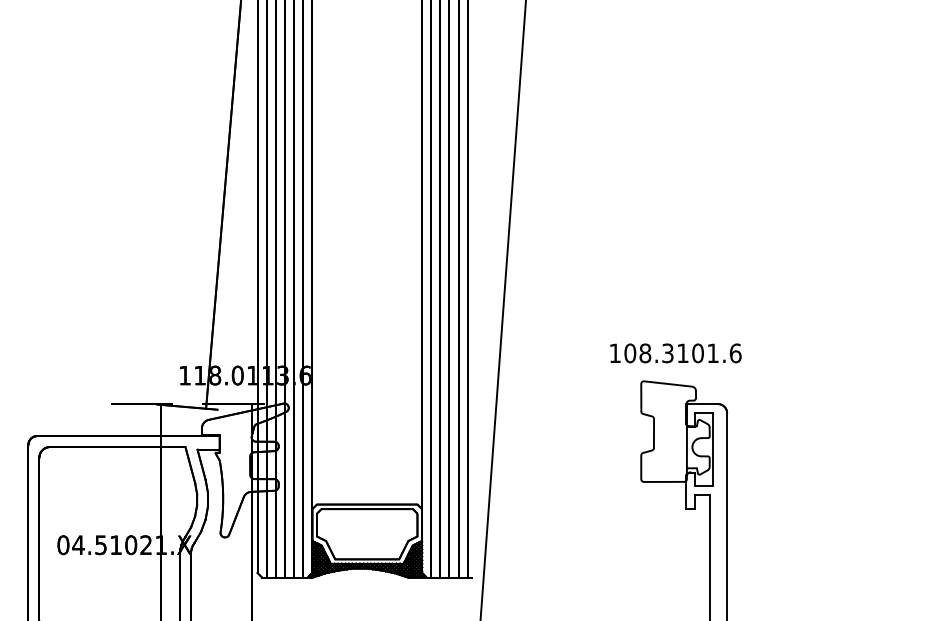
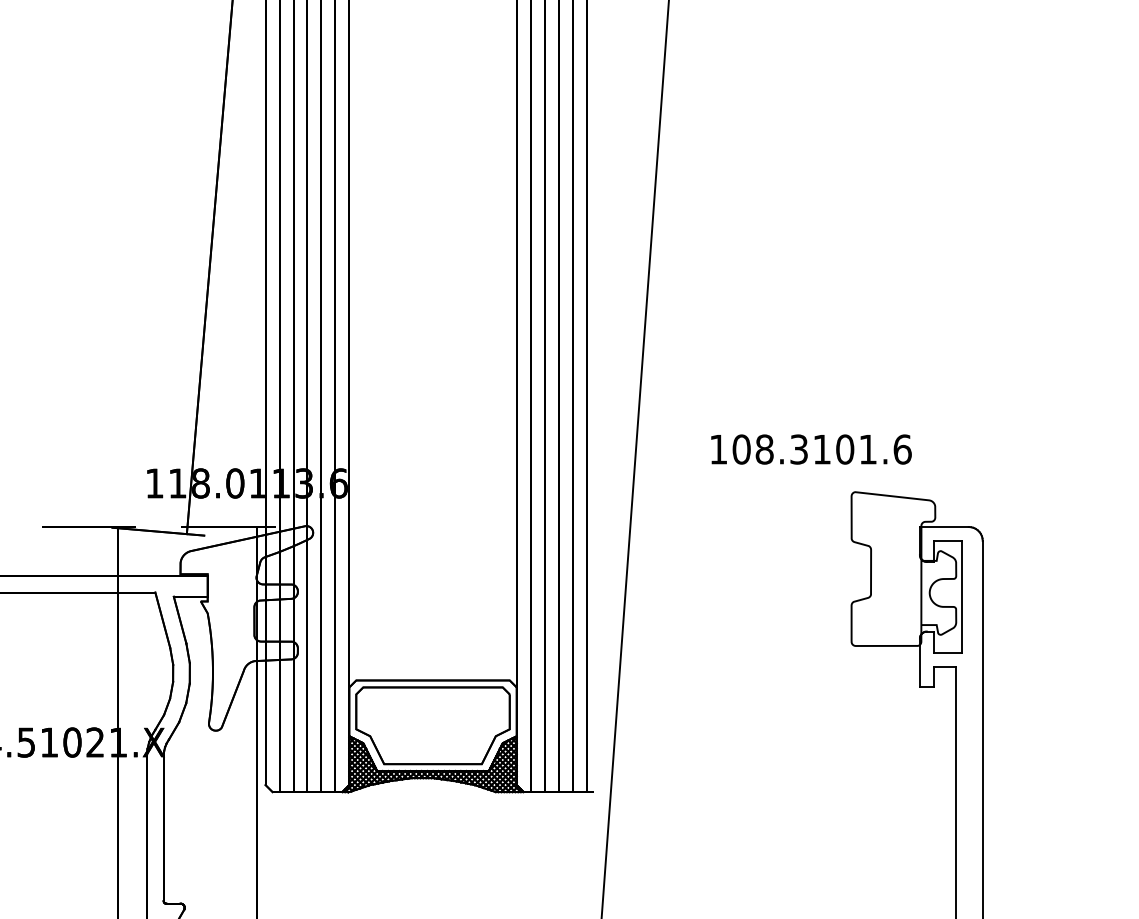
text: (675, 353) -> (810, 449), moved

